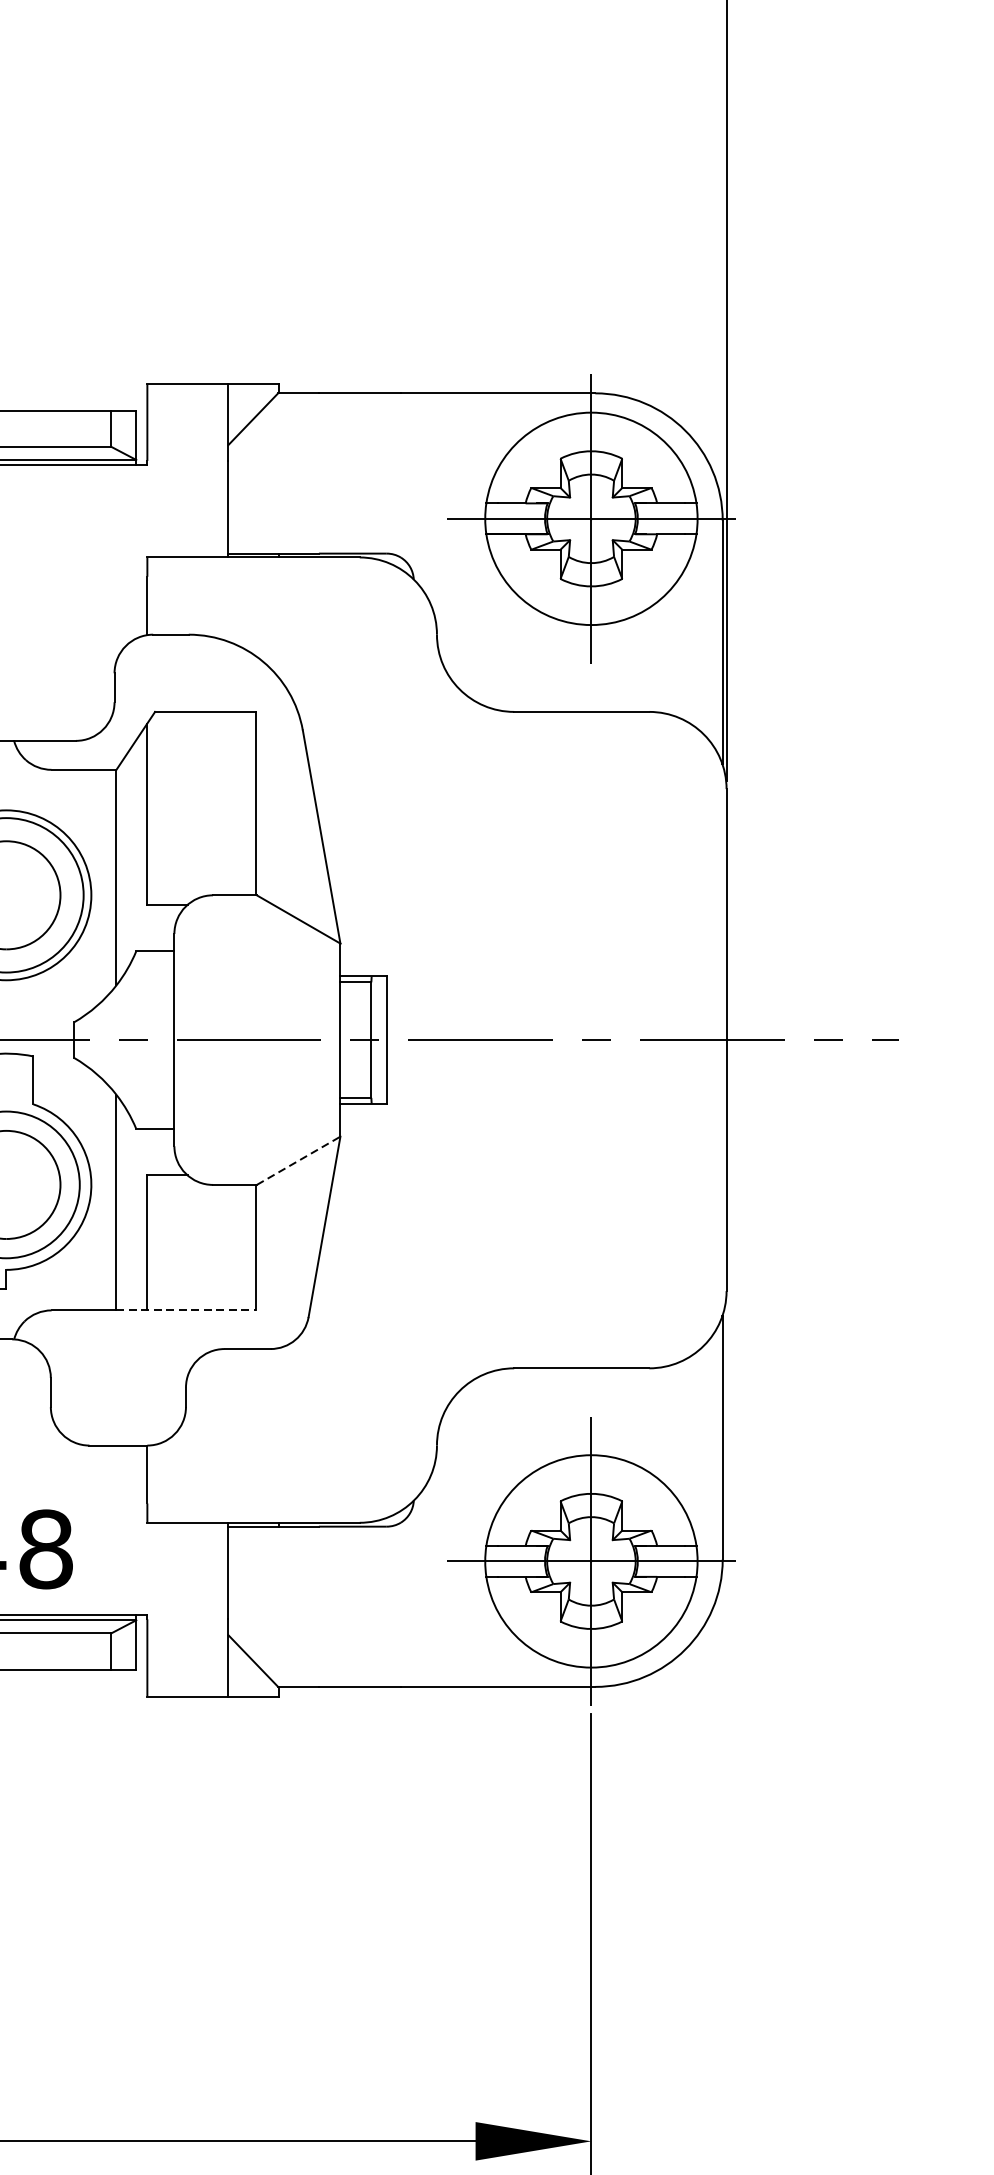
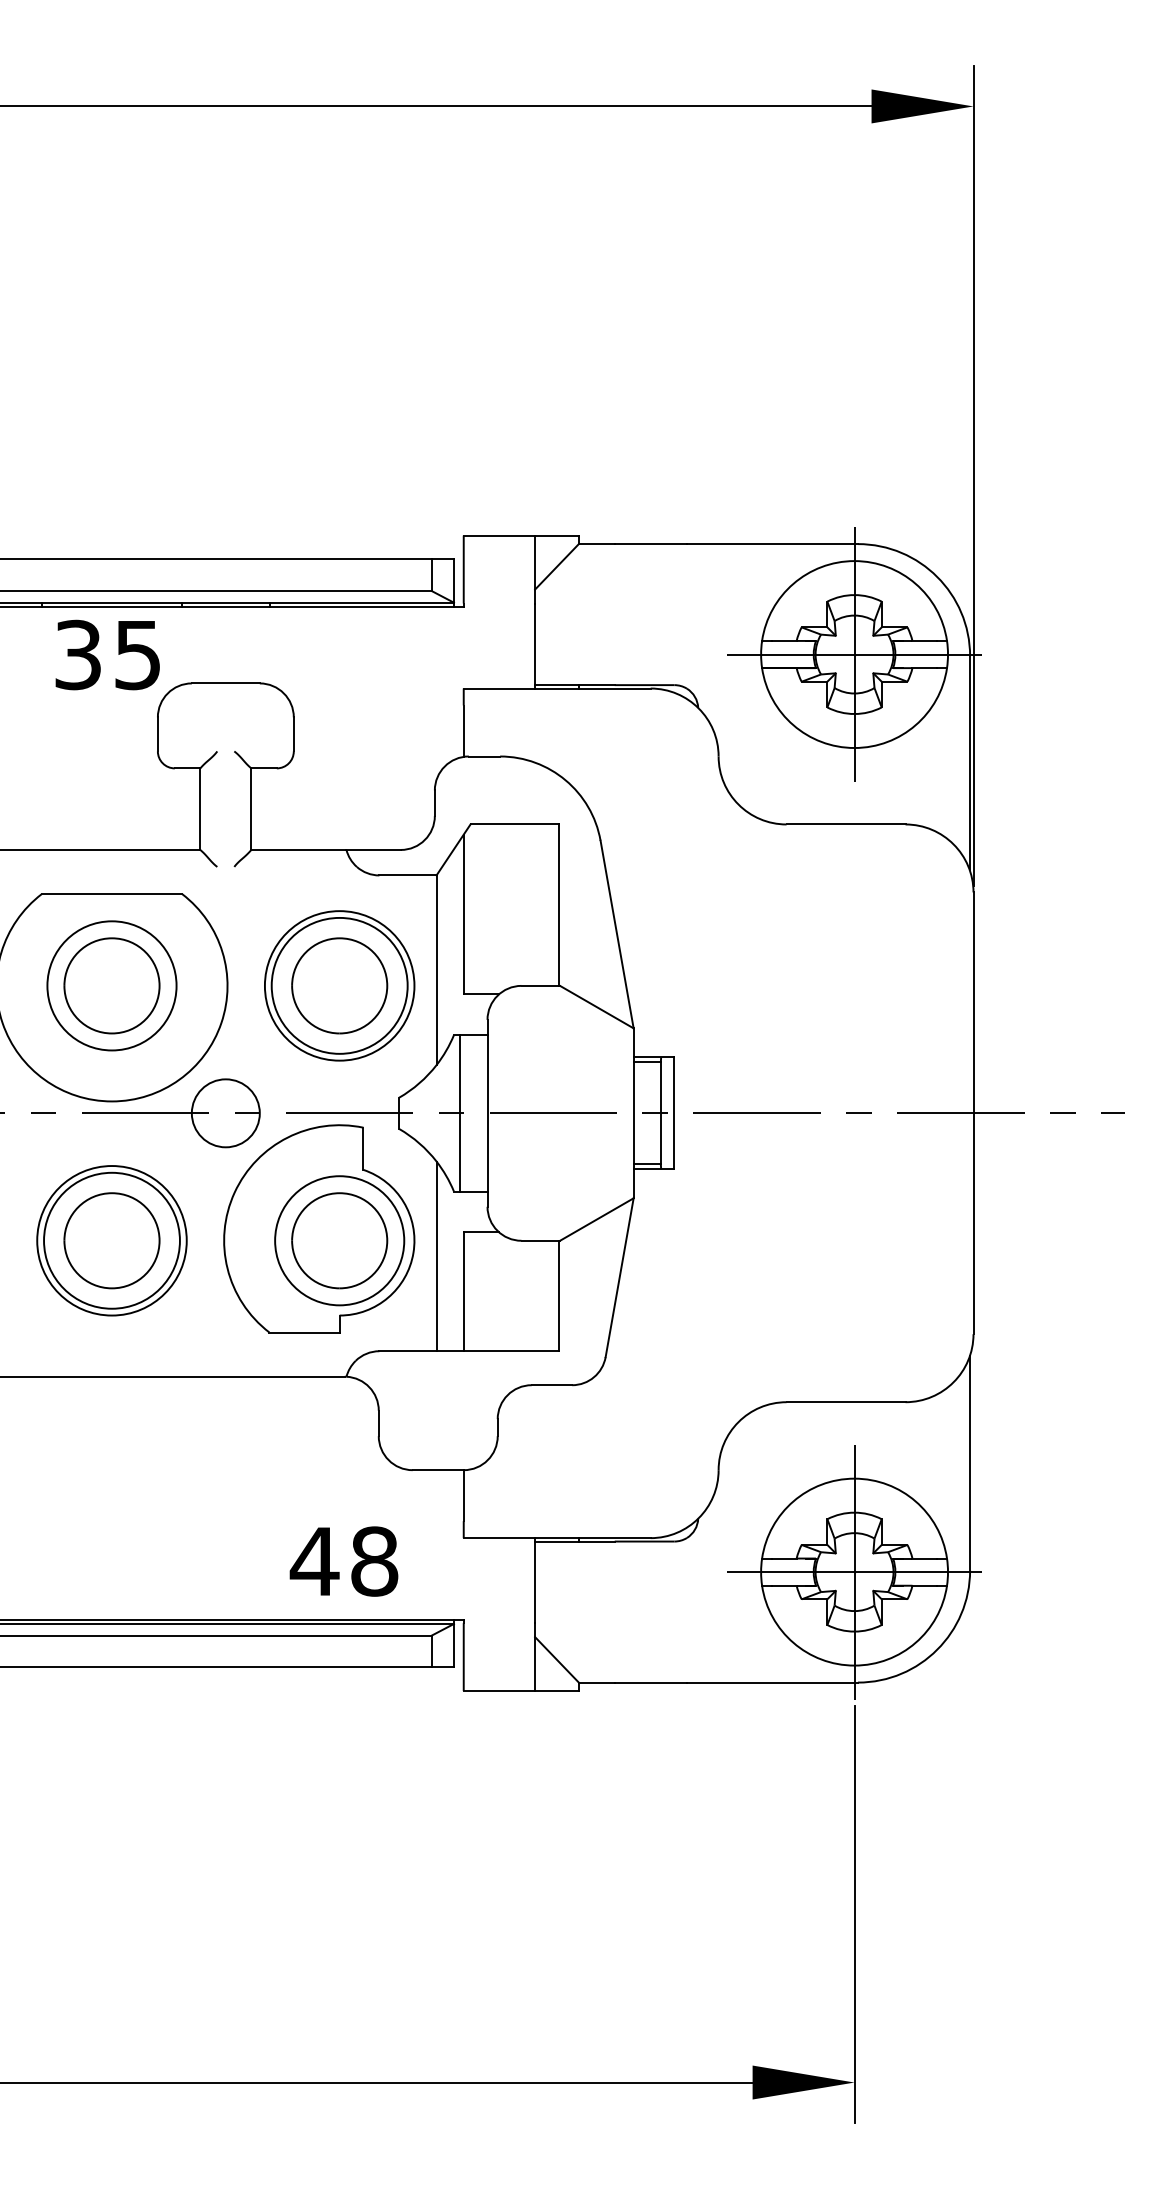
line: (143, 1040) -> (460, 1113), added
line: (299, 1160) -> (597, 1219), dashed -> solid
line: (186, 1310) -> (498, 1351), dashed -> solid

